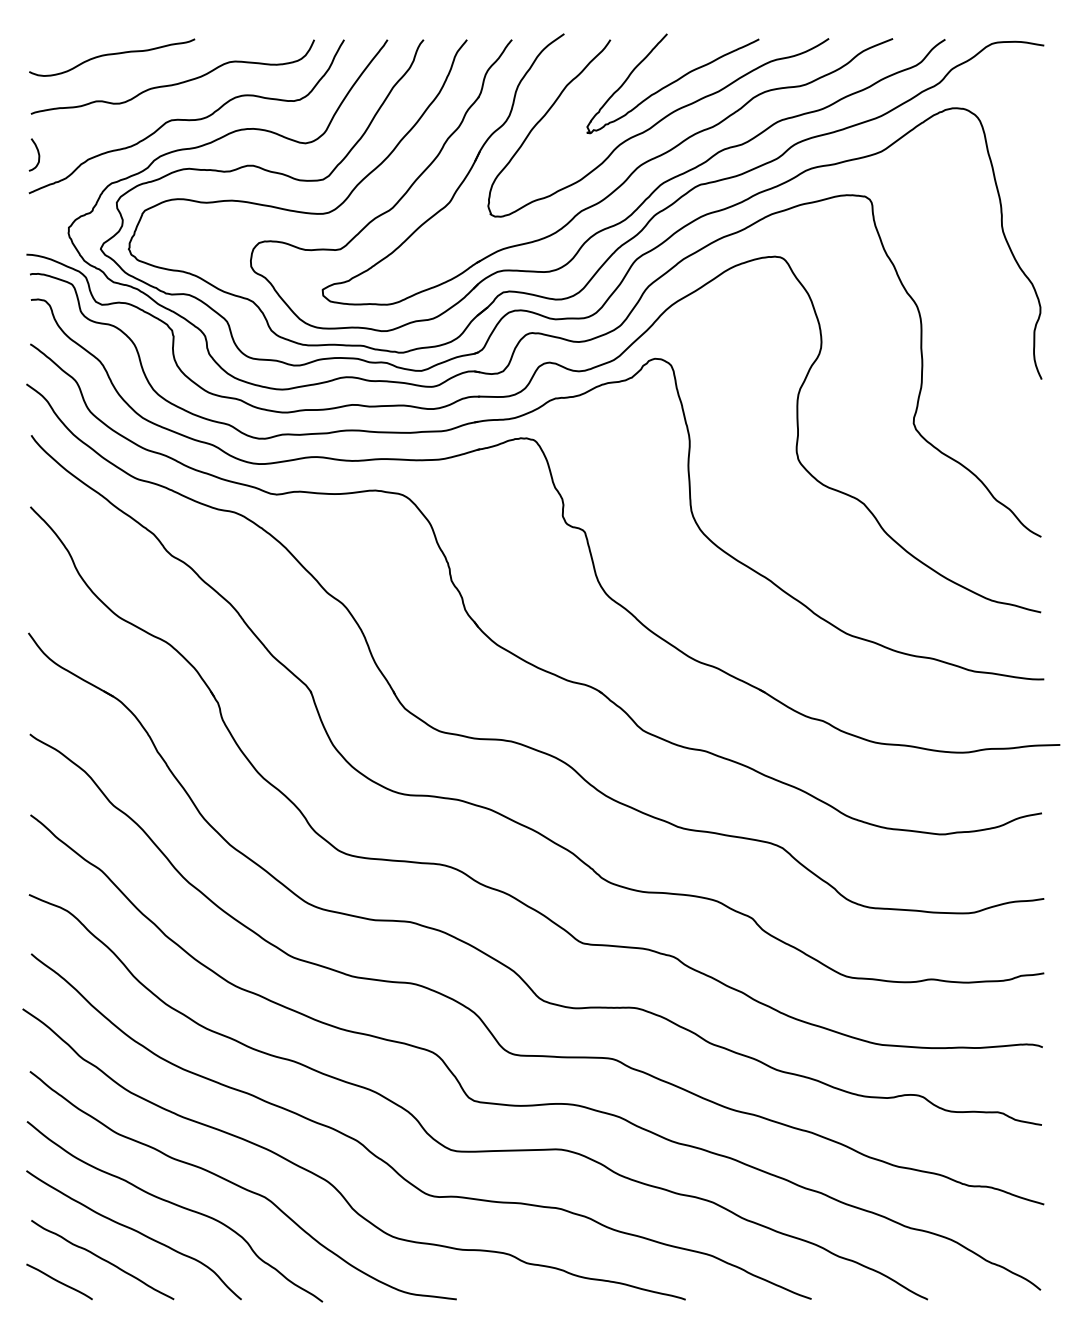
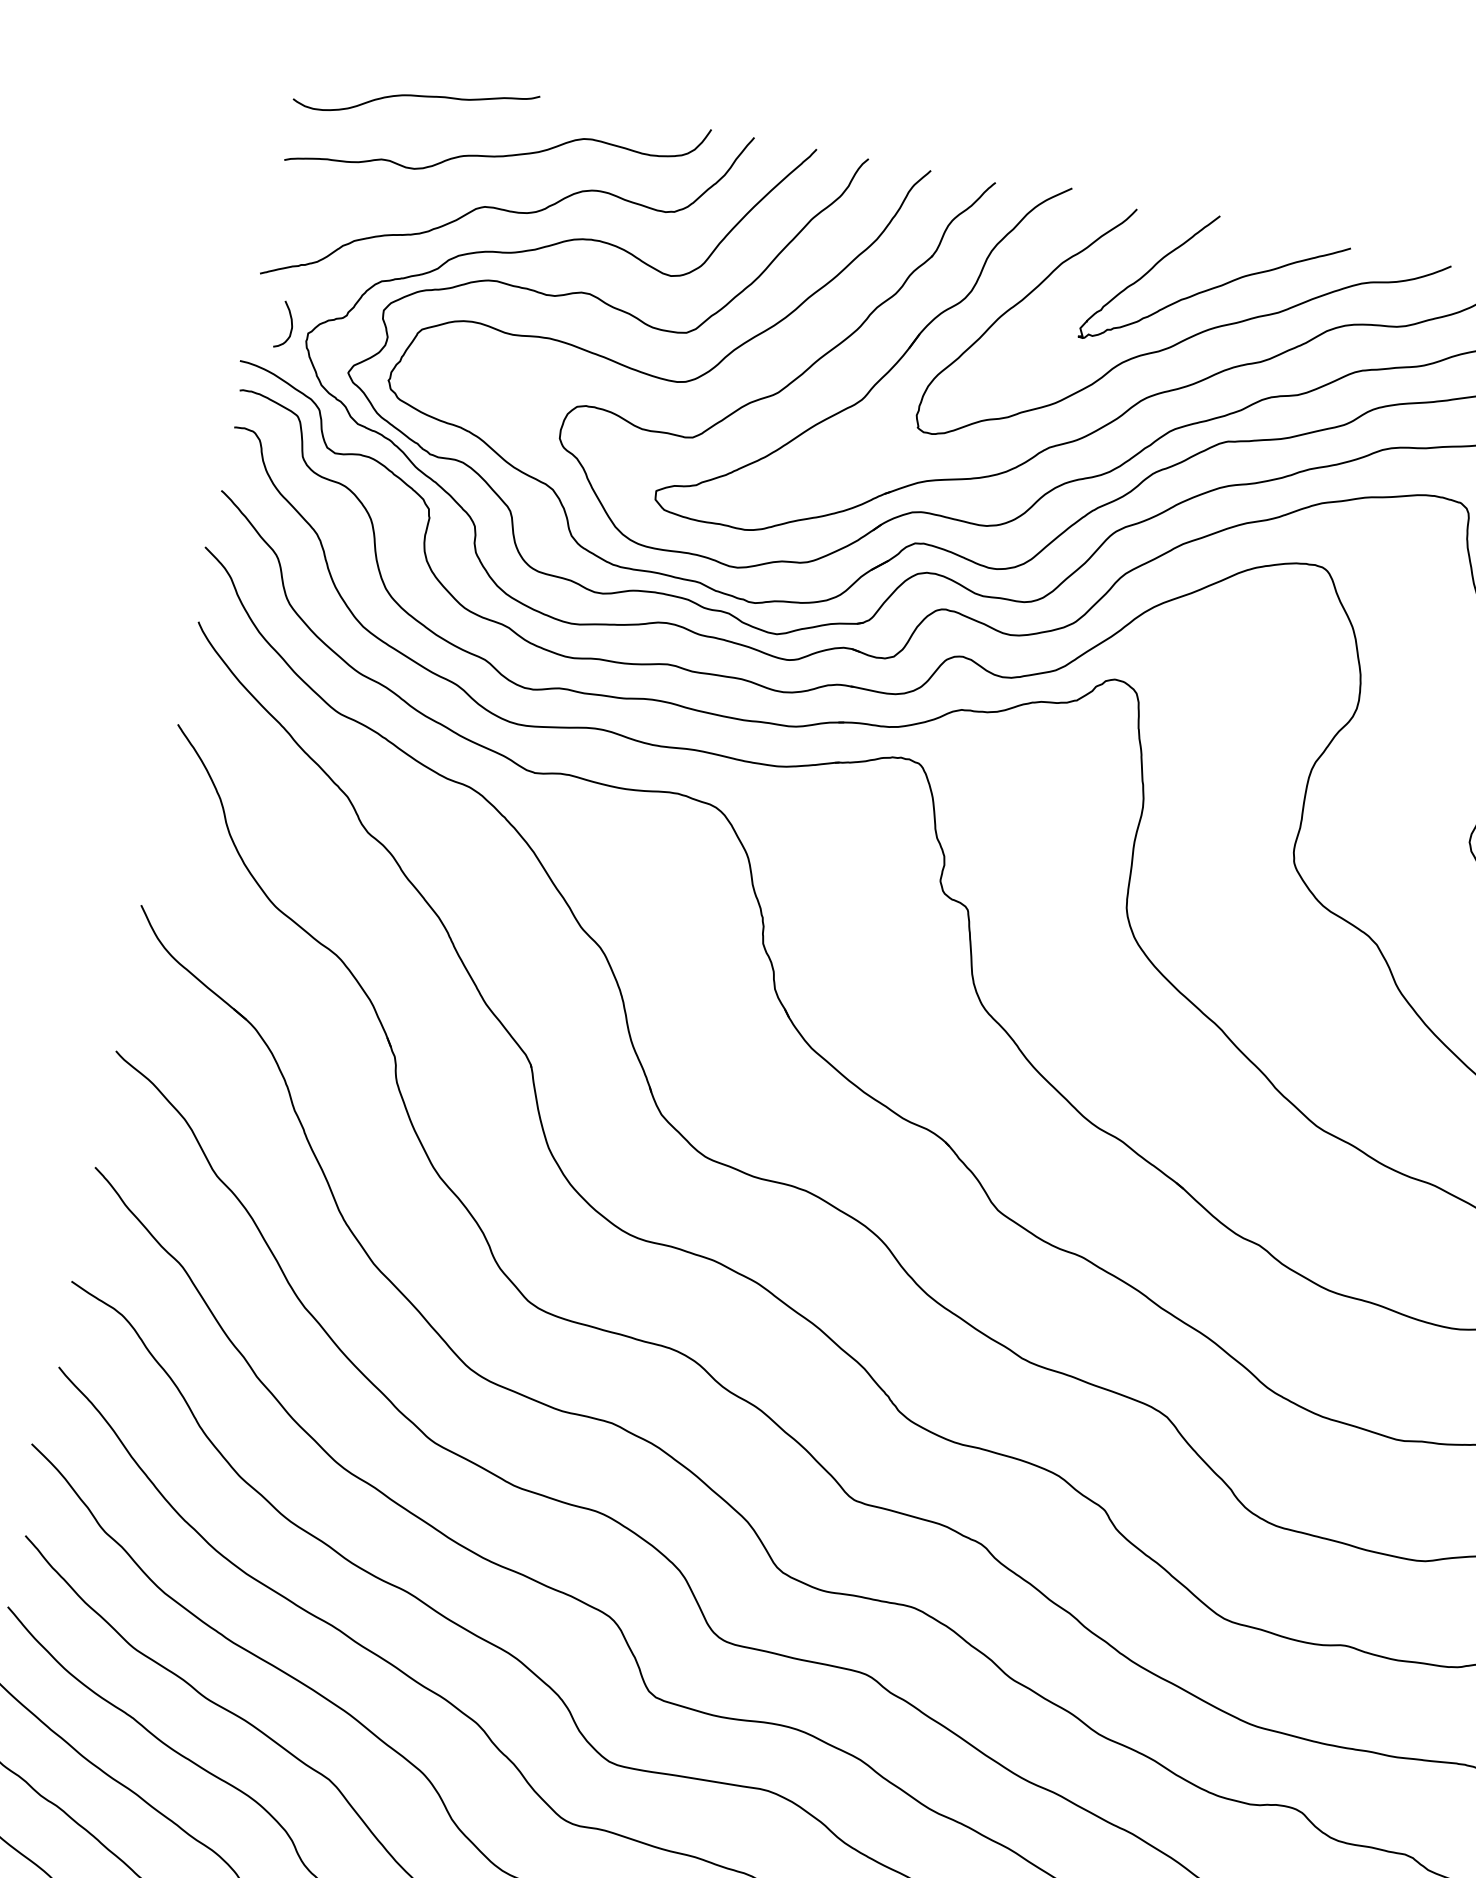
curve: (37, 153) -> (290, 323), moved

